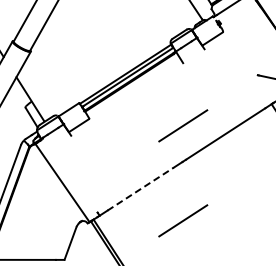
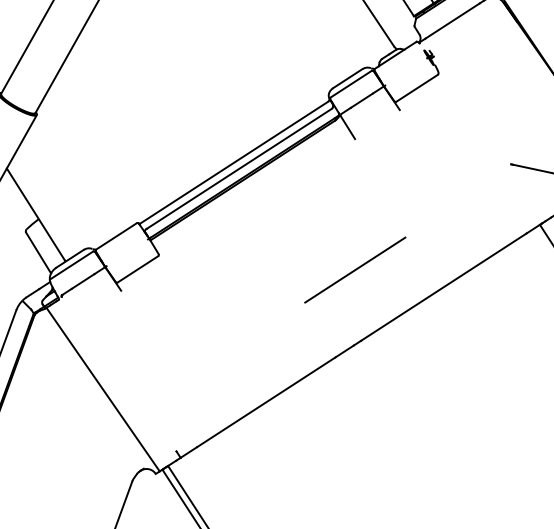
line: (141, 188) -> (268, 400), dashed -> solid
line: (183, 220) -> (355, 467), removed

